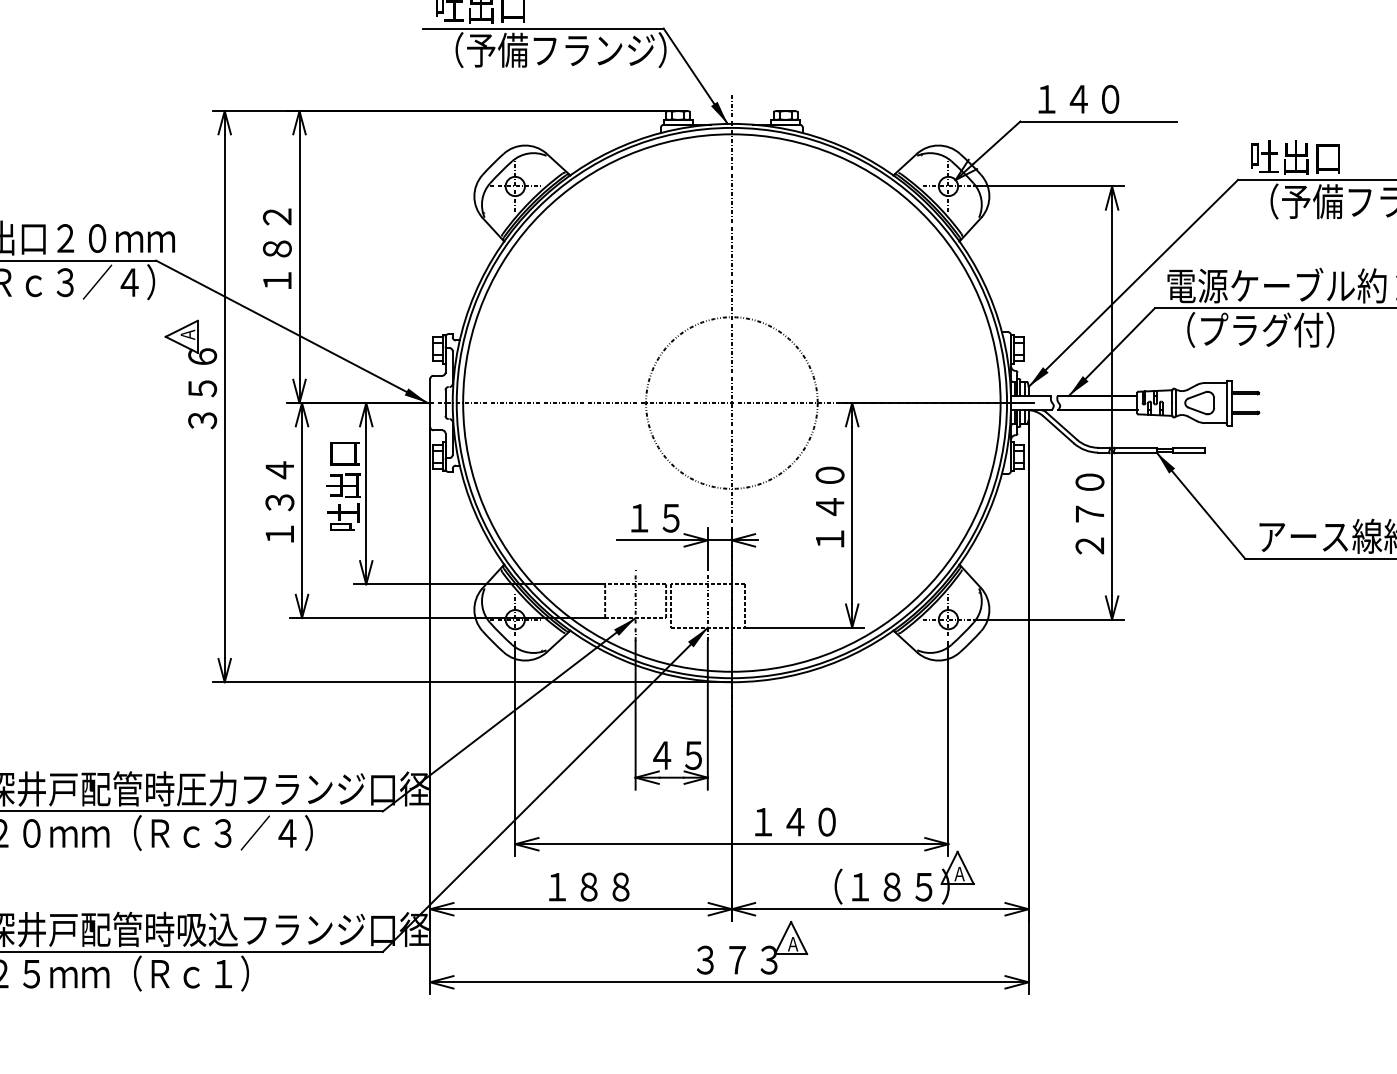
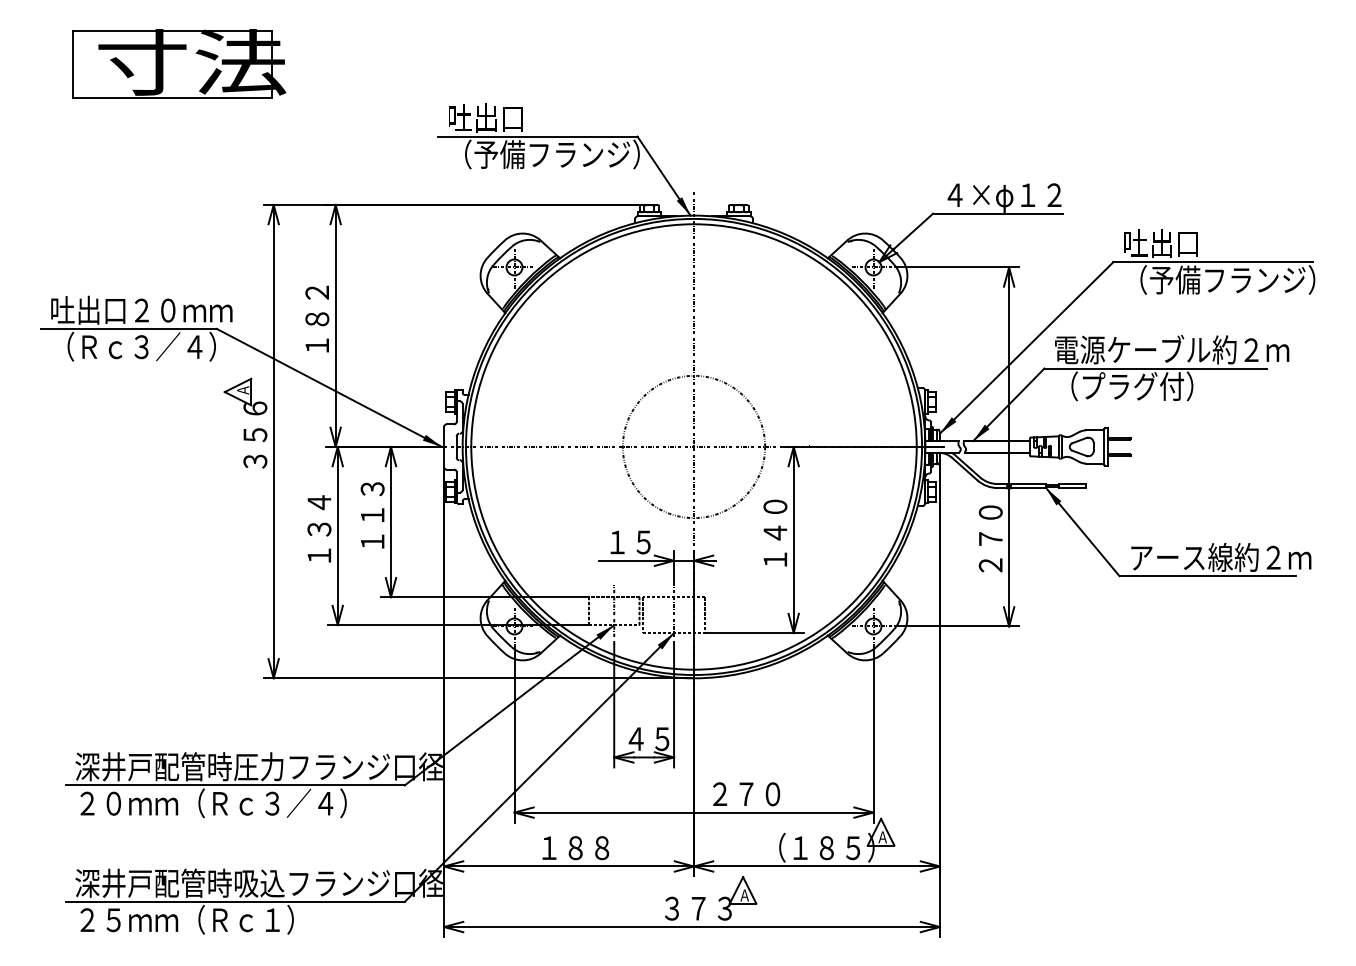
text: (1106, 102) -> (1004, 197), １４０ -> ４×φ１２
text: (343, 485) -> (372, 515), 吐出口 -> １１３
text: (779, 821) -> (733, 793), １４０ -> ２７０

